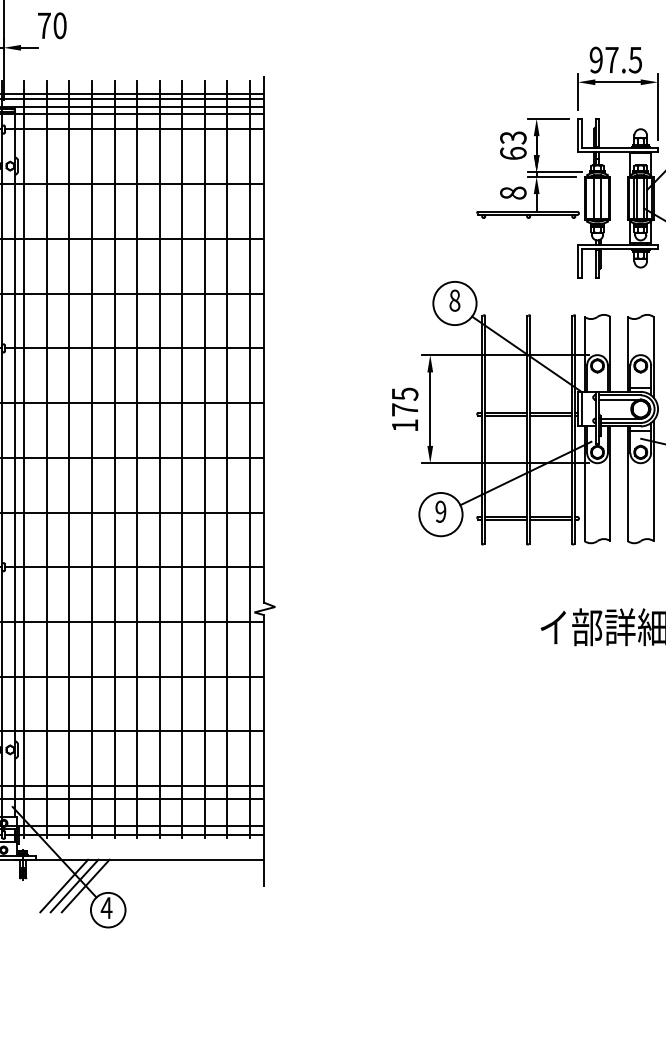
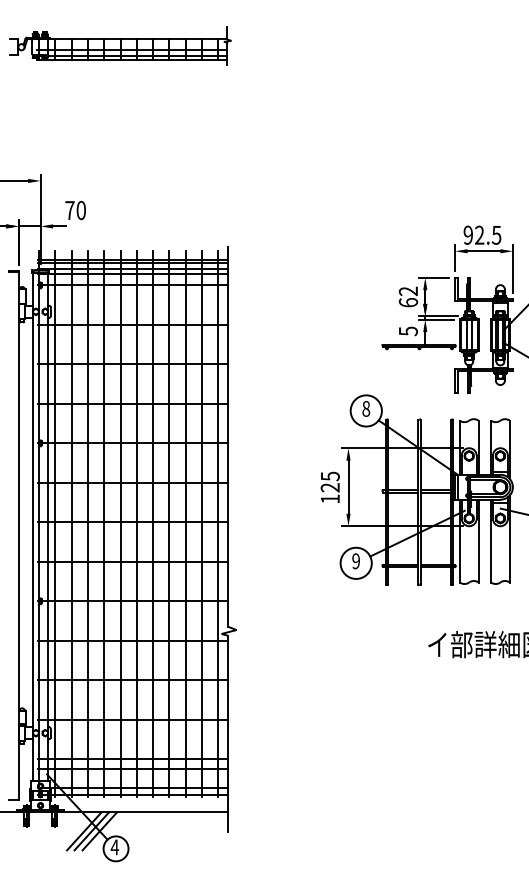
text: (611, 59) -> (479, 234), 97.5 -> 92.5
text: (513, 137) -> (408, 291), 63 -> 62
text: (512, 193) -> (407, 331), 8 -> 5
text: (403, 409) -> (329, 487), 175 -> 125

